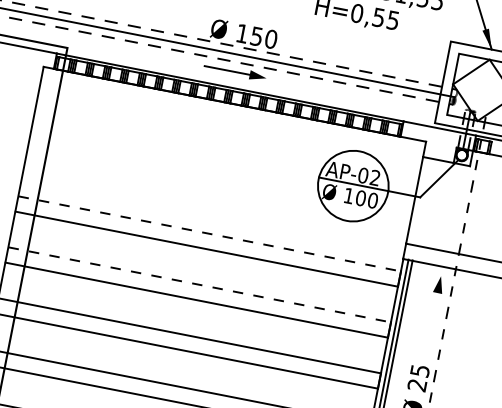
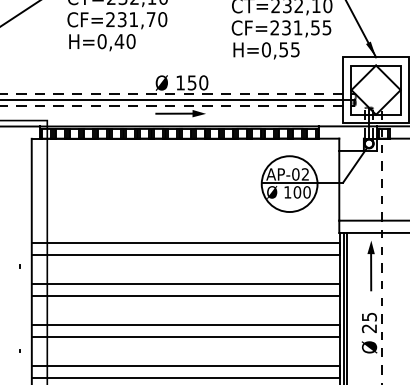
line: (209, 233) -> (185, 242), dashed -> solid
line: (199, 284) -> (185, 283), dashed -> solid
line: (433, 315) -> (371, 272), added

